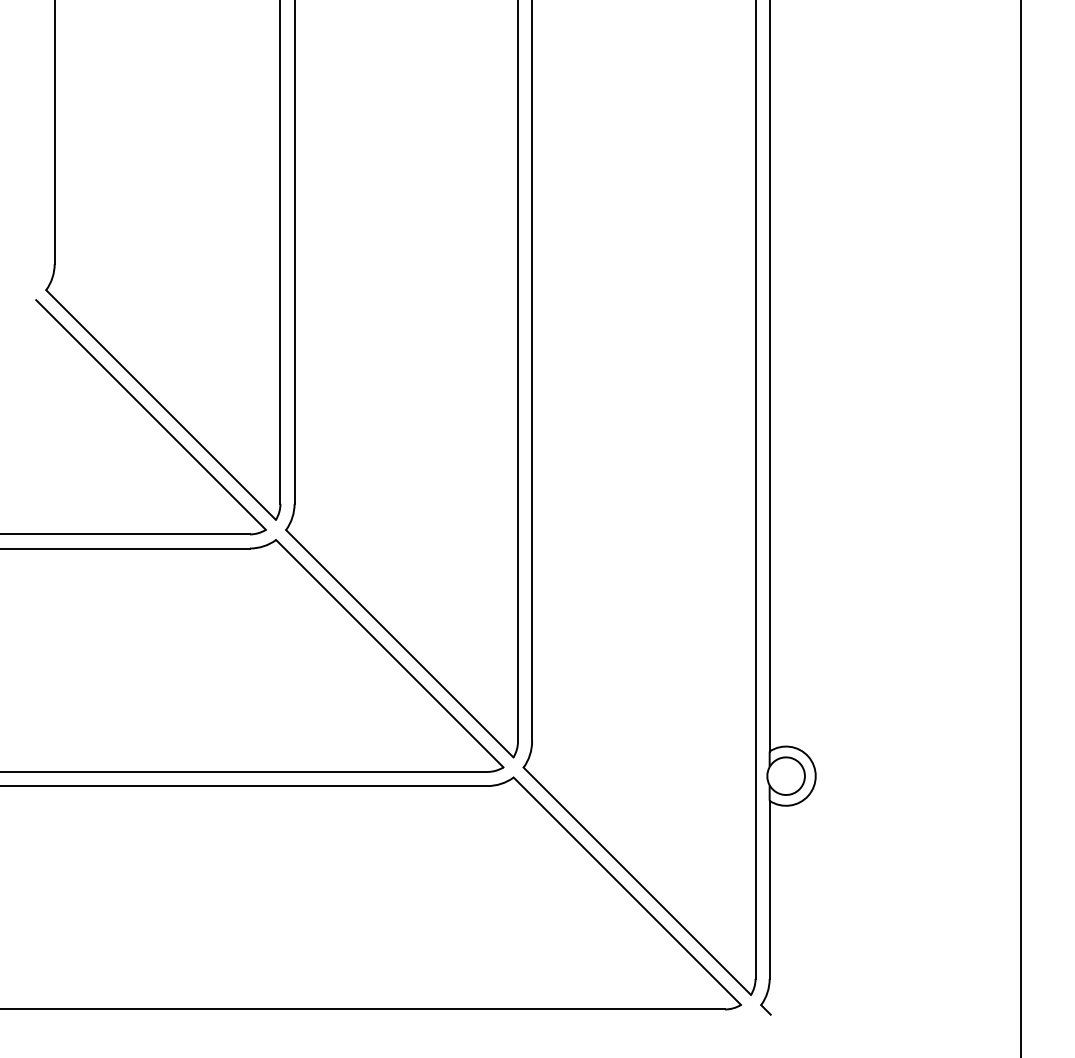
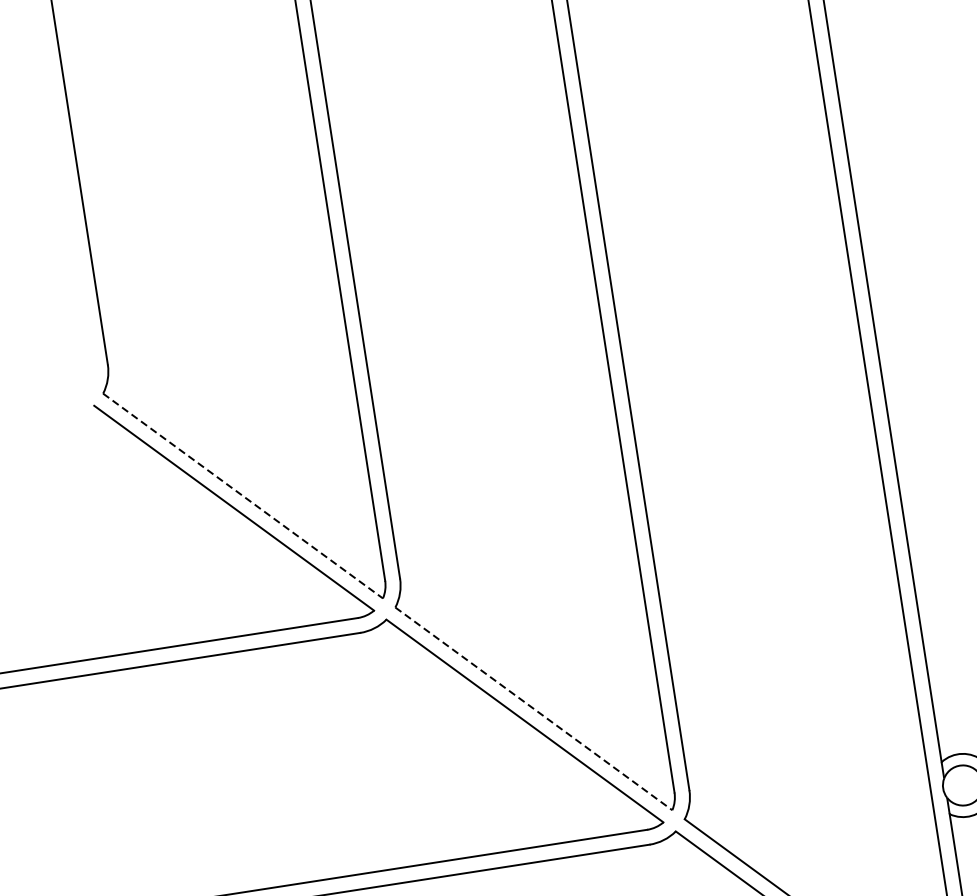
line: (161, 405) -> (243, 496), solid -> dashed
line: (399, 643) -> (533, 708), solid -> dashed

